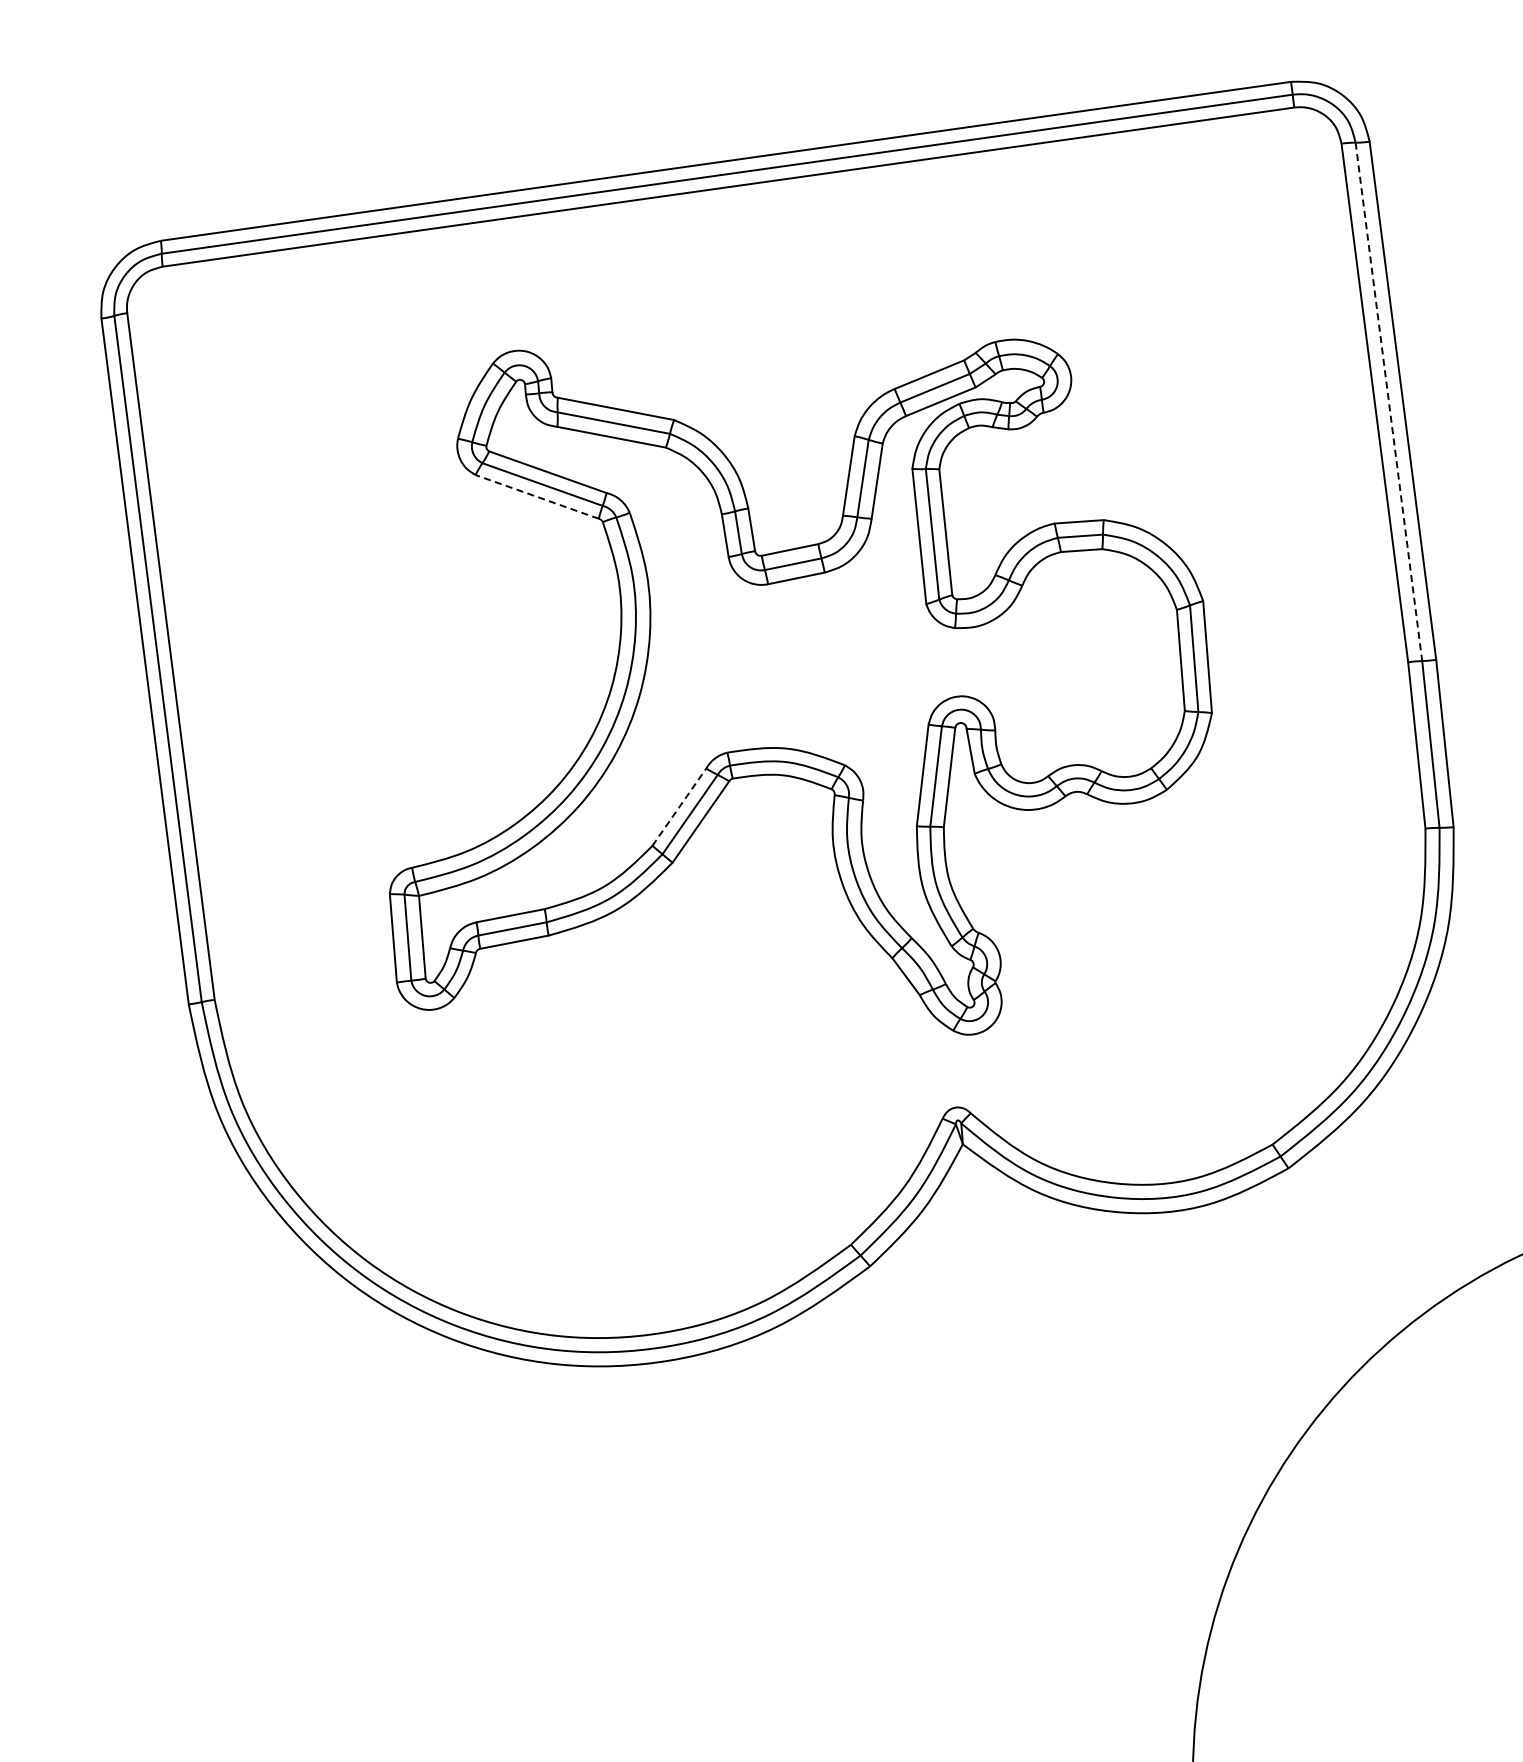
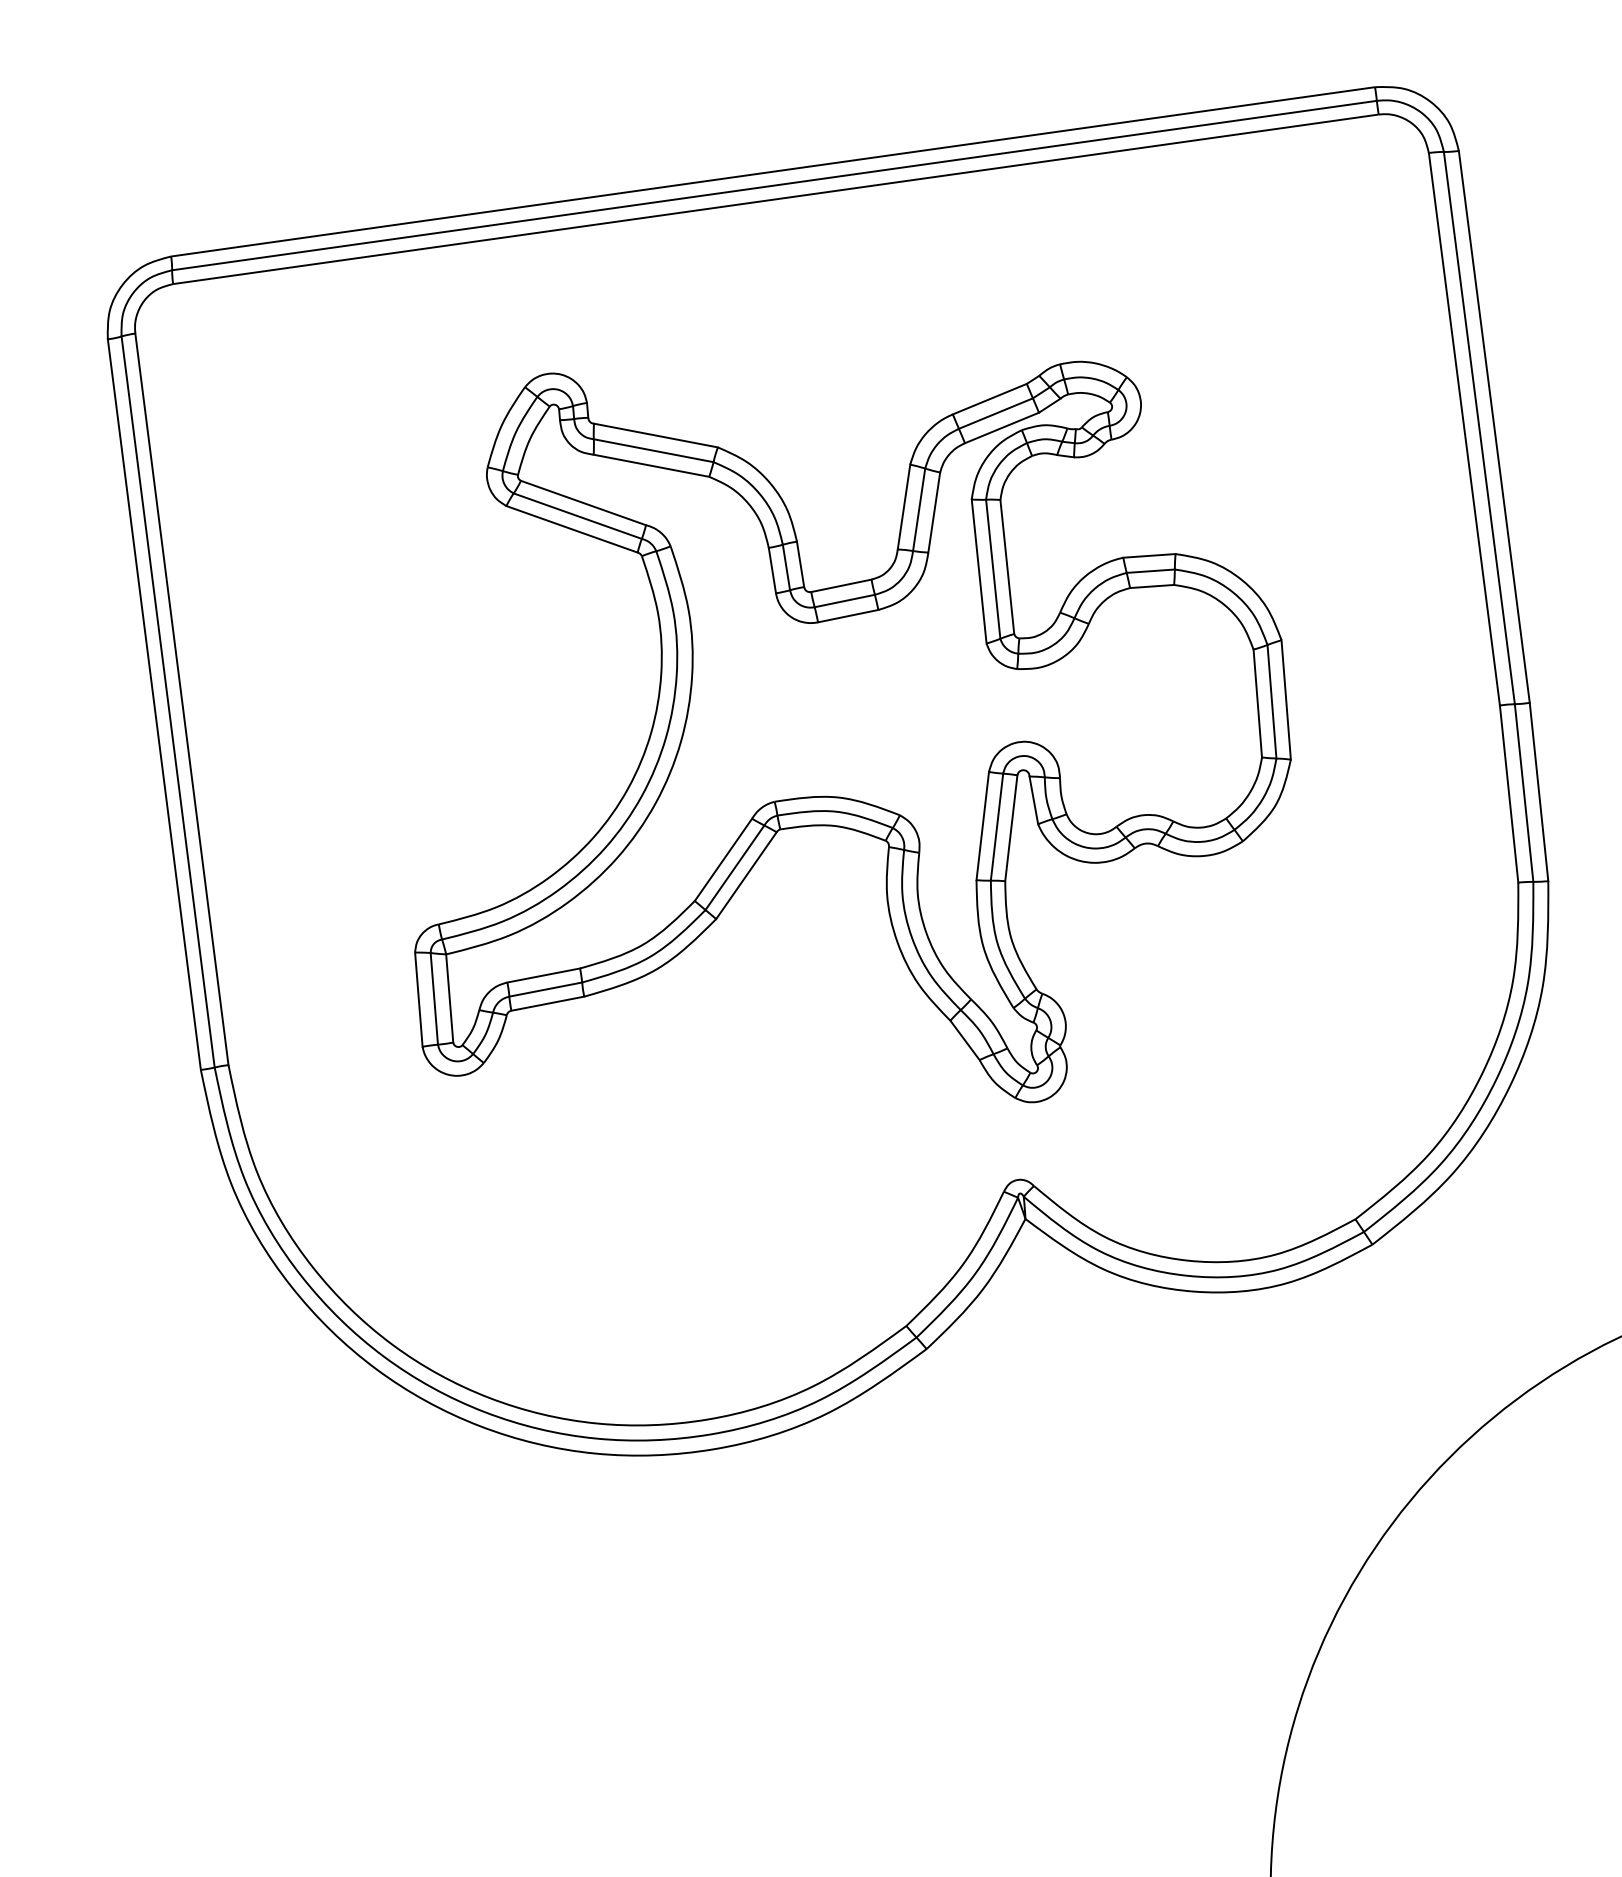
line: (1388, 402) -> (1478, 428), dashed -> solid
line: (536, 496) -> (571, 528), dashed -> solid
line: (679, 806) -> (723, 859), dashed -> solid

